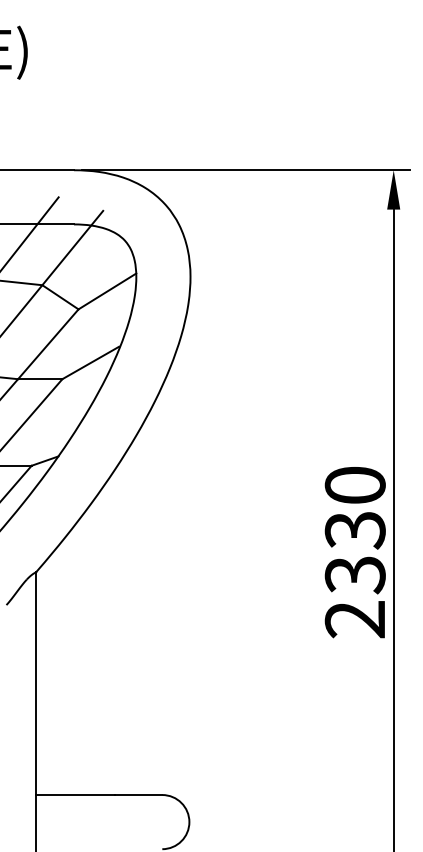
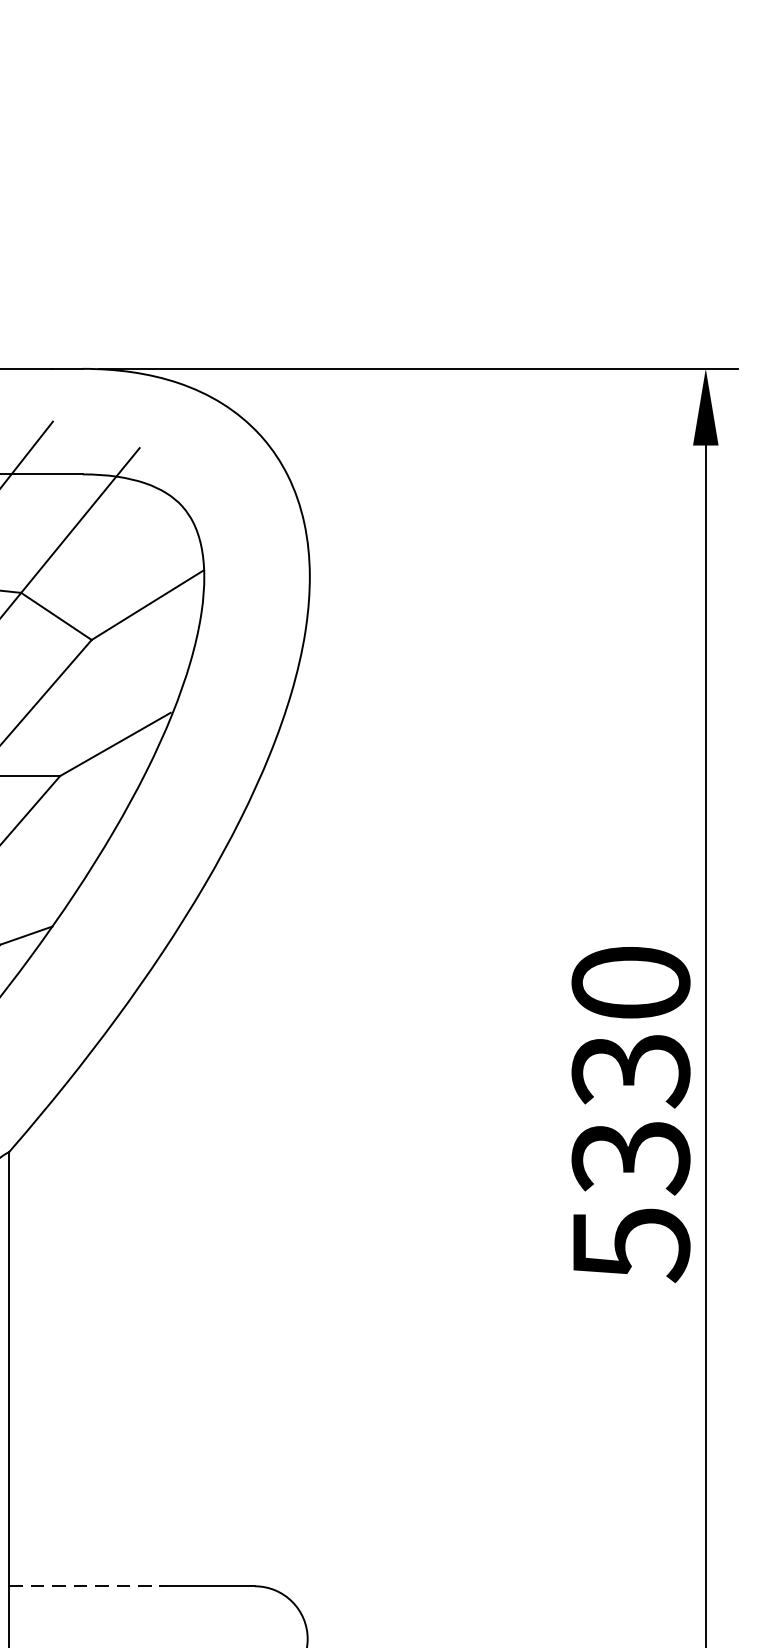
text: (354, 620) -> (629, 1246), 2330 -> 5330
line: (76, 795) -> (87, 1587), solid -> dashed

